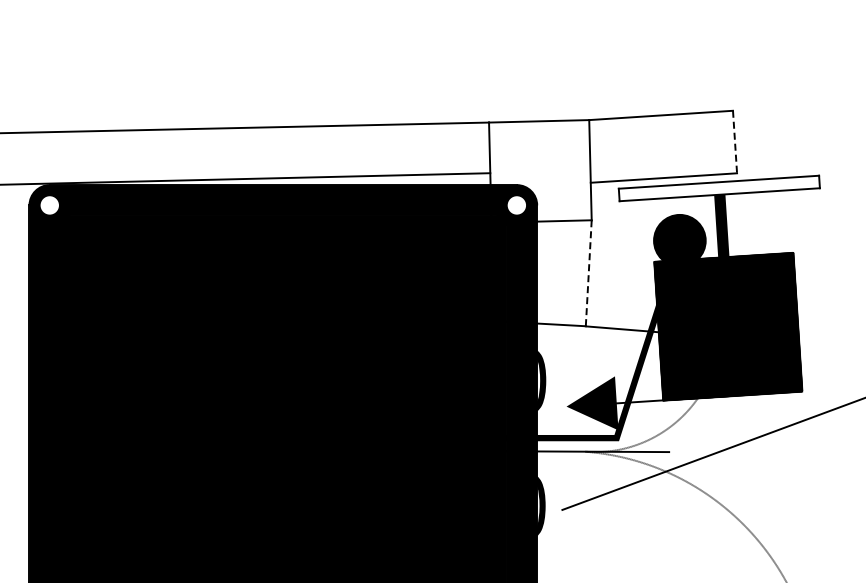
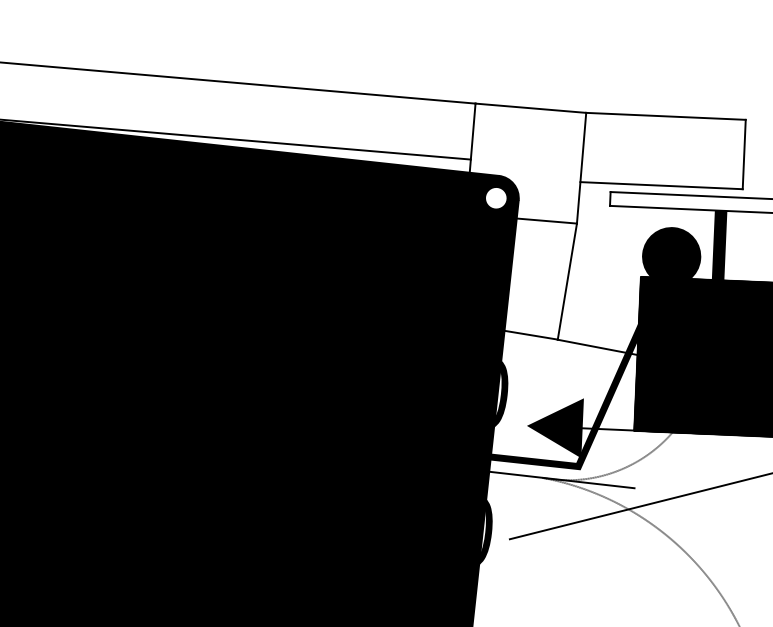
line: (735, 142) -> (744, 155), dashed -> solid
line: (588, 273) -> (567, 281), dashed -> solid

